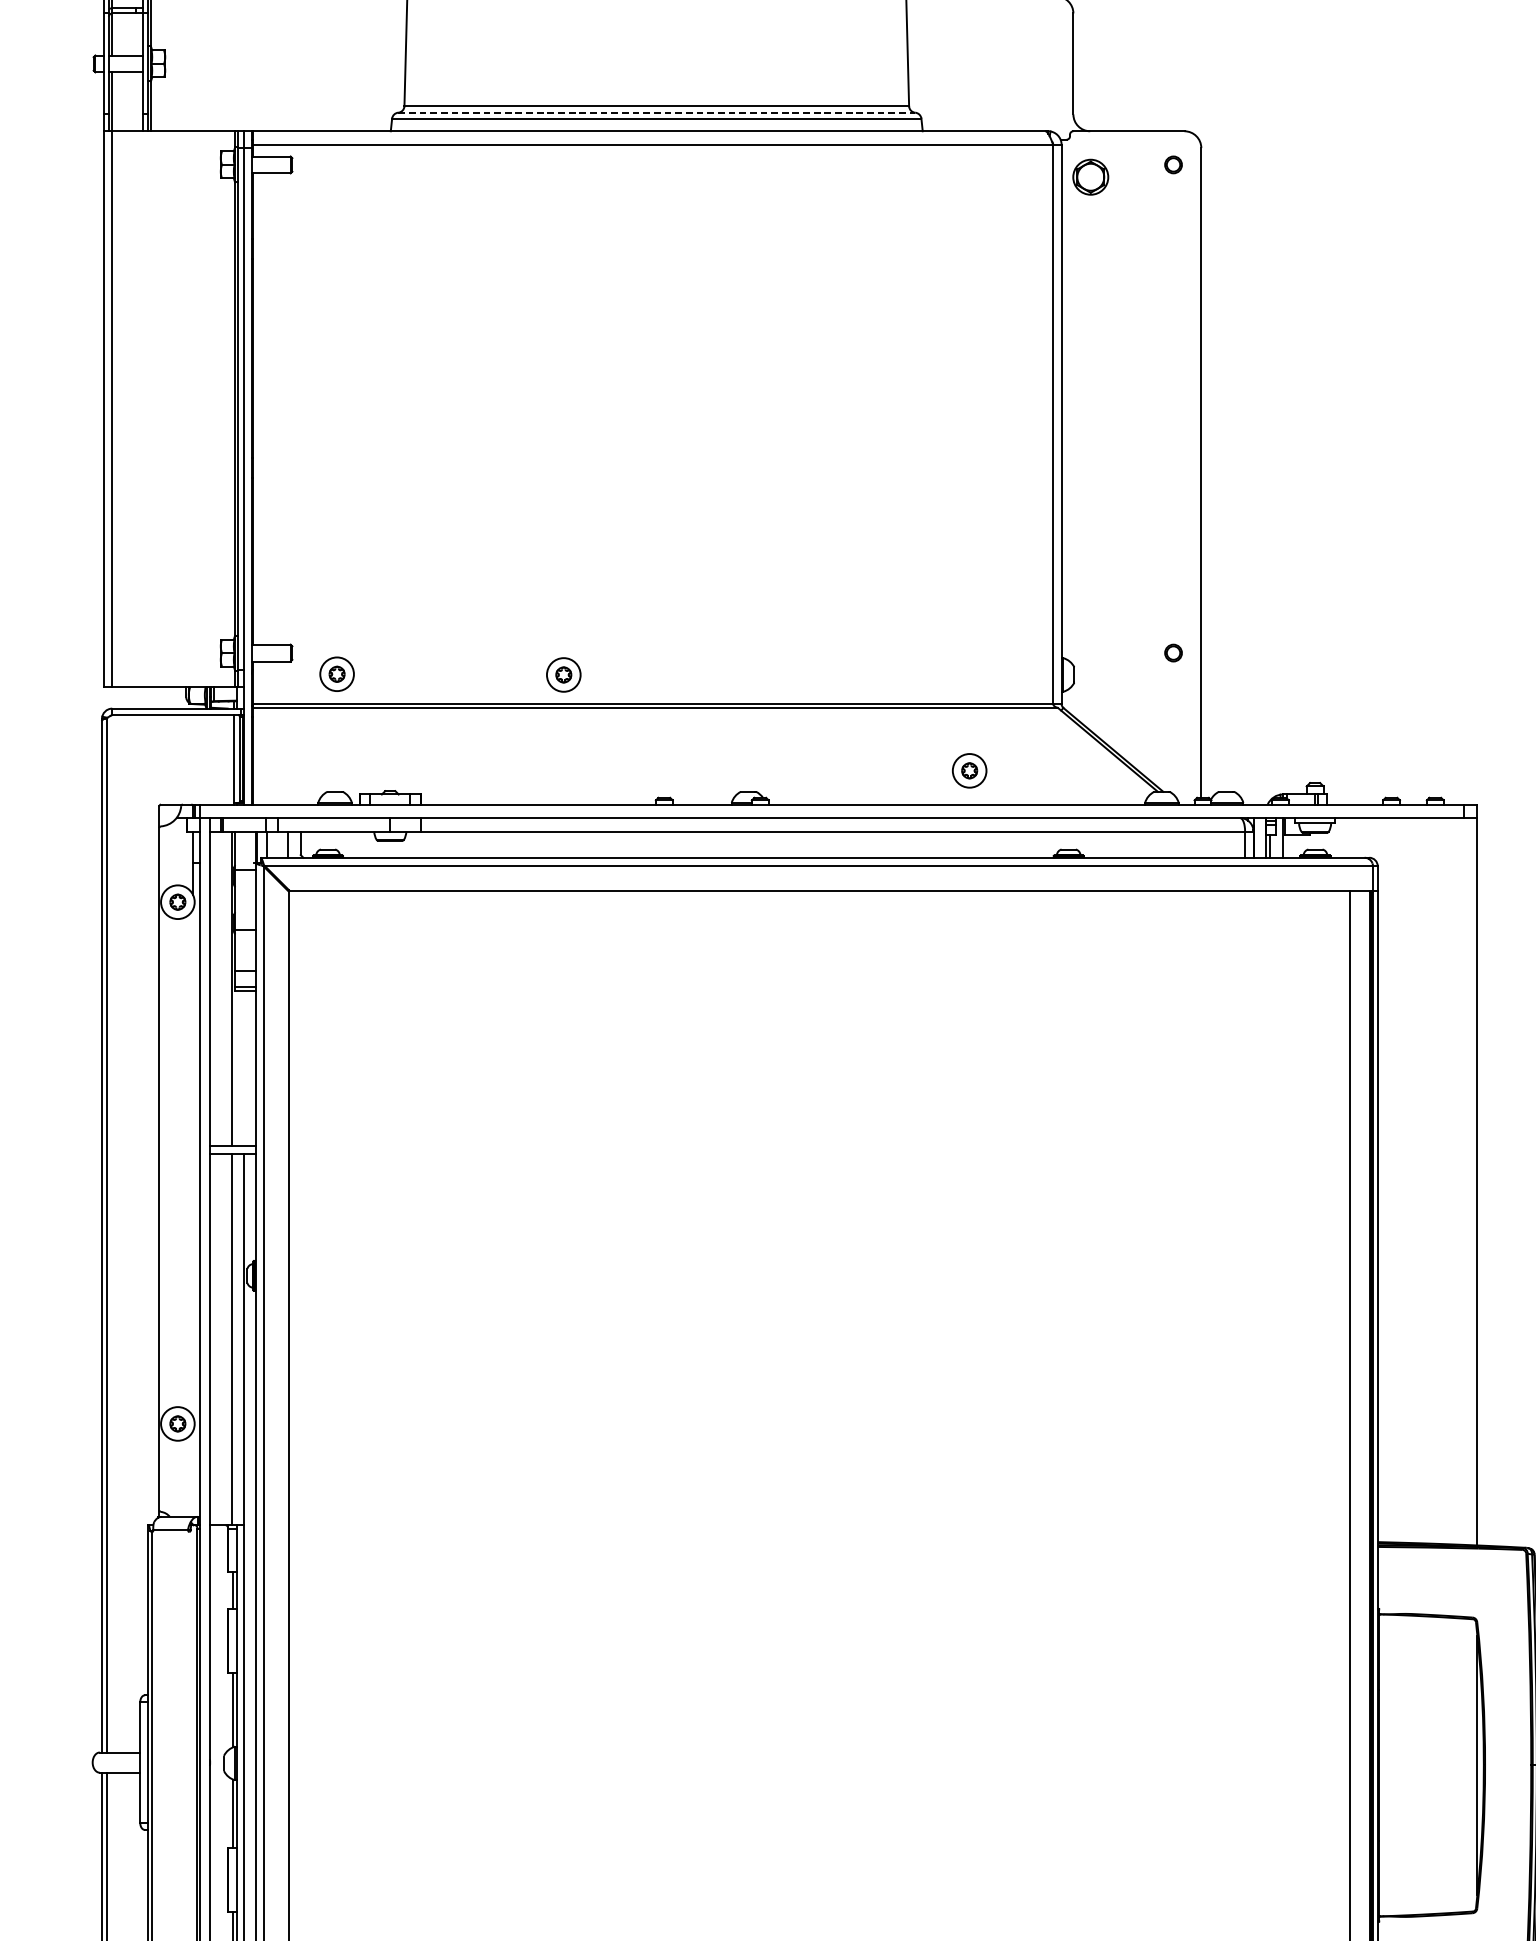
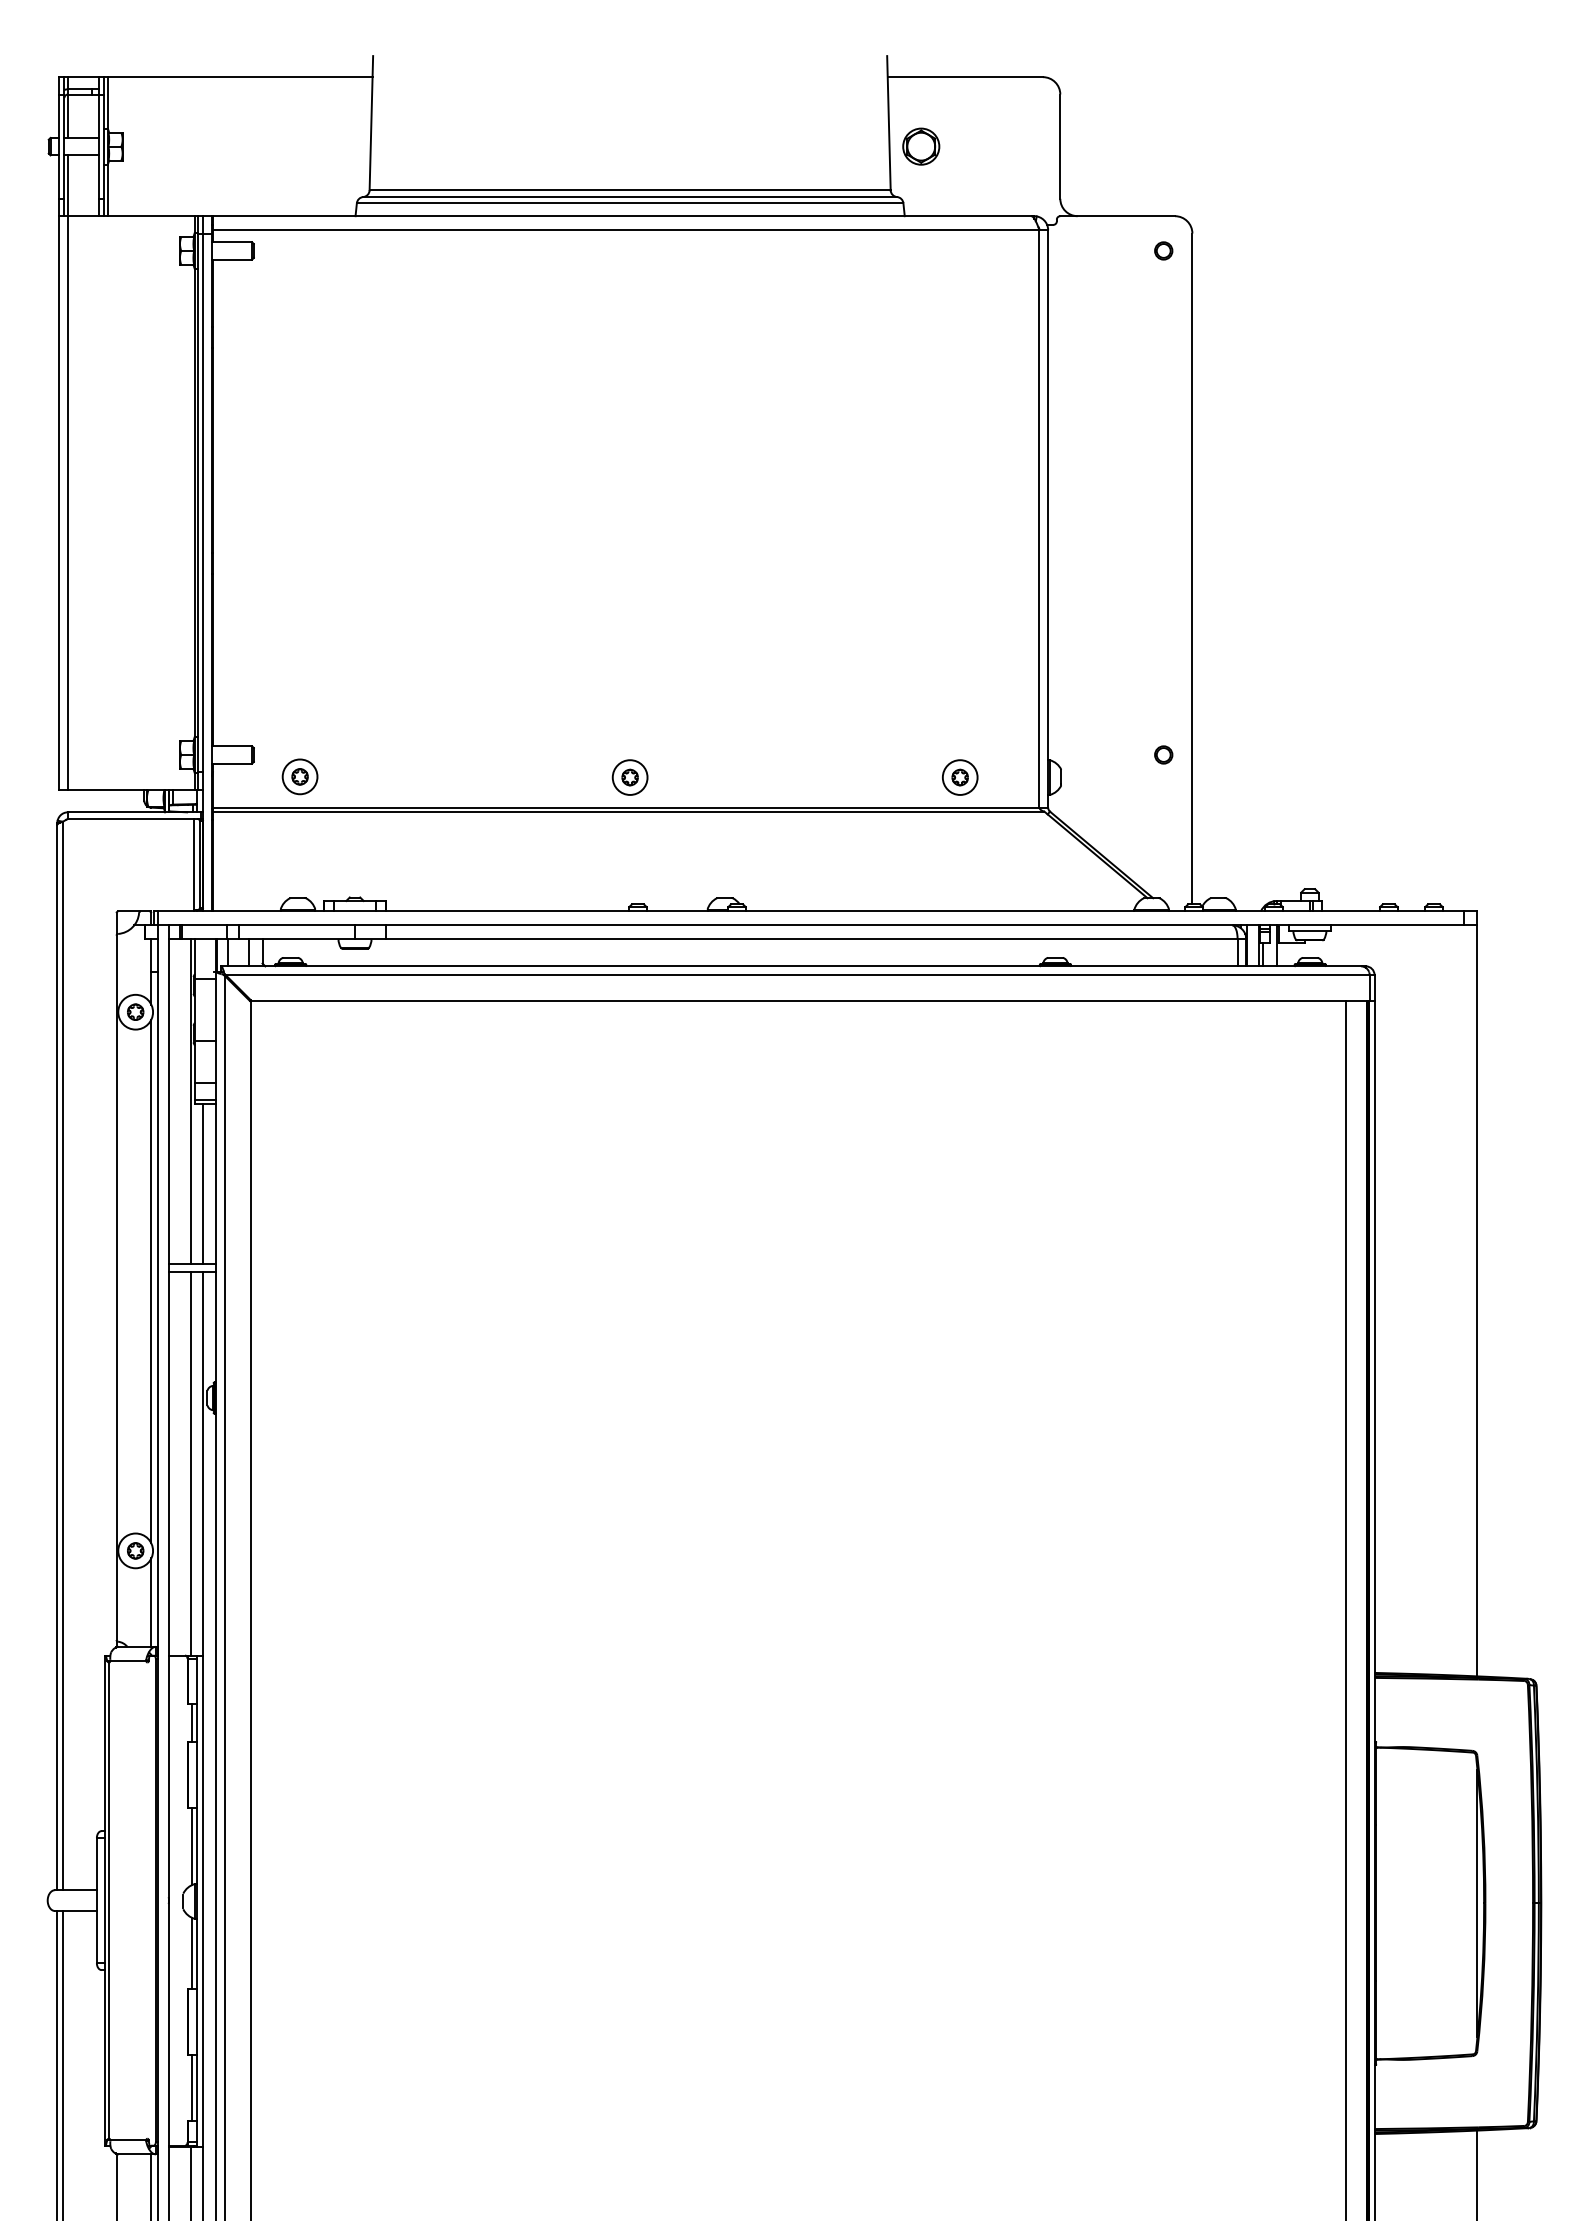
line: (657, 113) -> (630, 197), dashed -> solid
part: (1091, 177) -> (921, 146), moved
part: (563, 674) -> (629, 777), moved
part: (969, 770) -> (960, 777), moved
line: (243, 1068) -> (203, 1183), added
line: (193, 1163) -> (151, 1281), added
line: (193, 1473) -> (151, 1602), added

